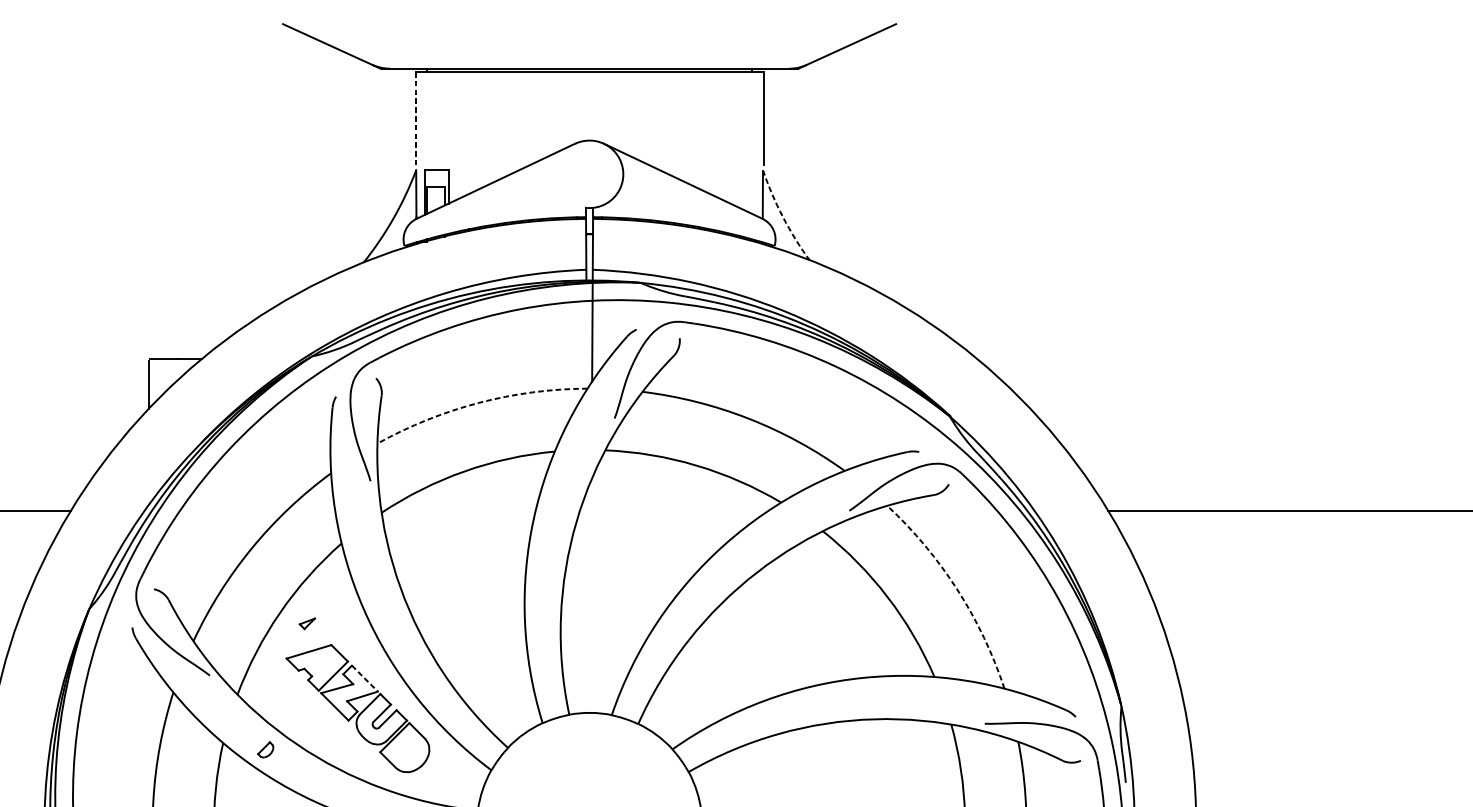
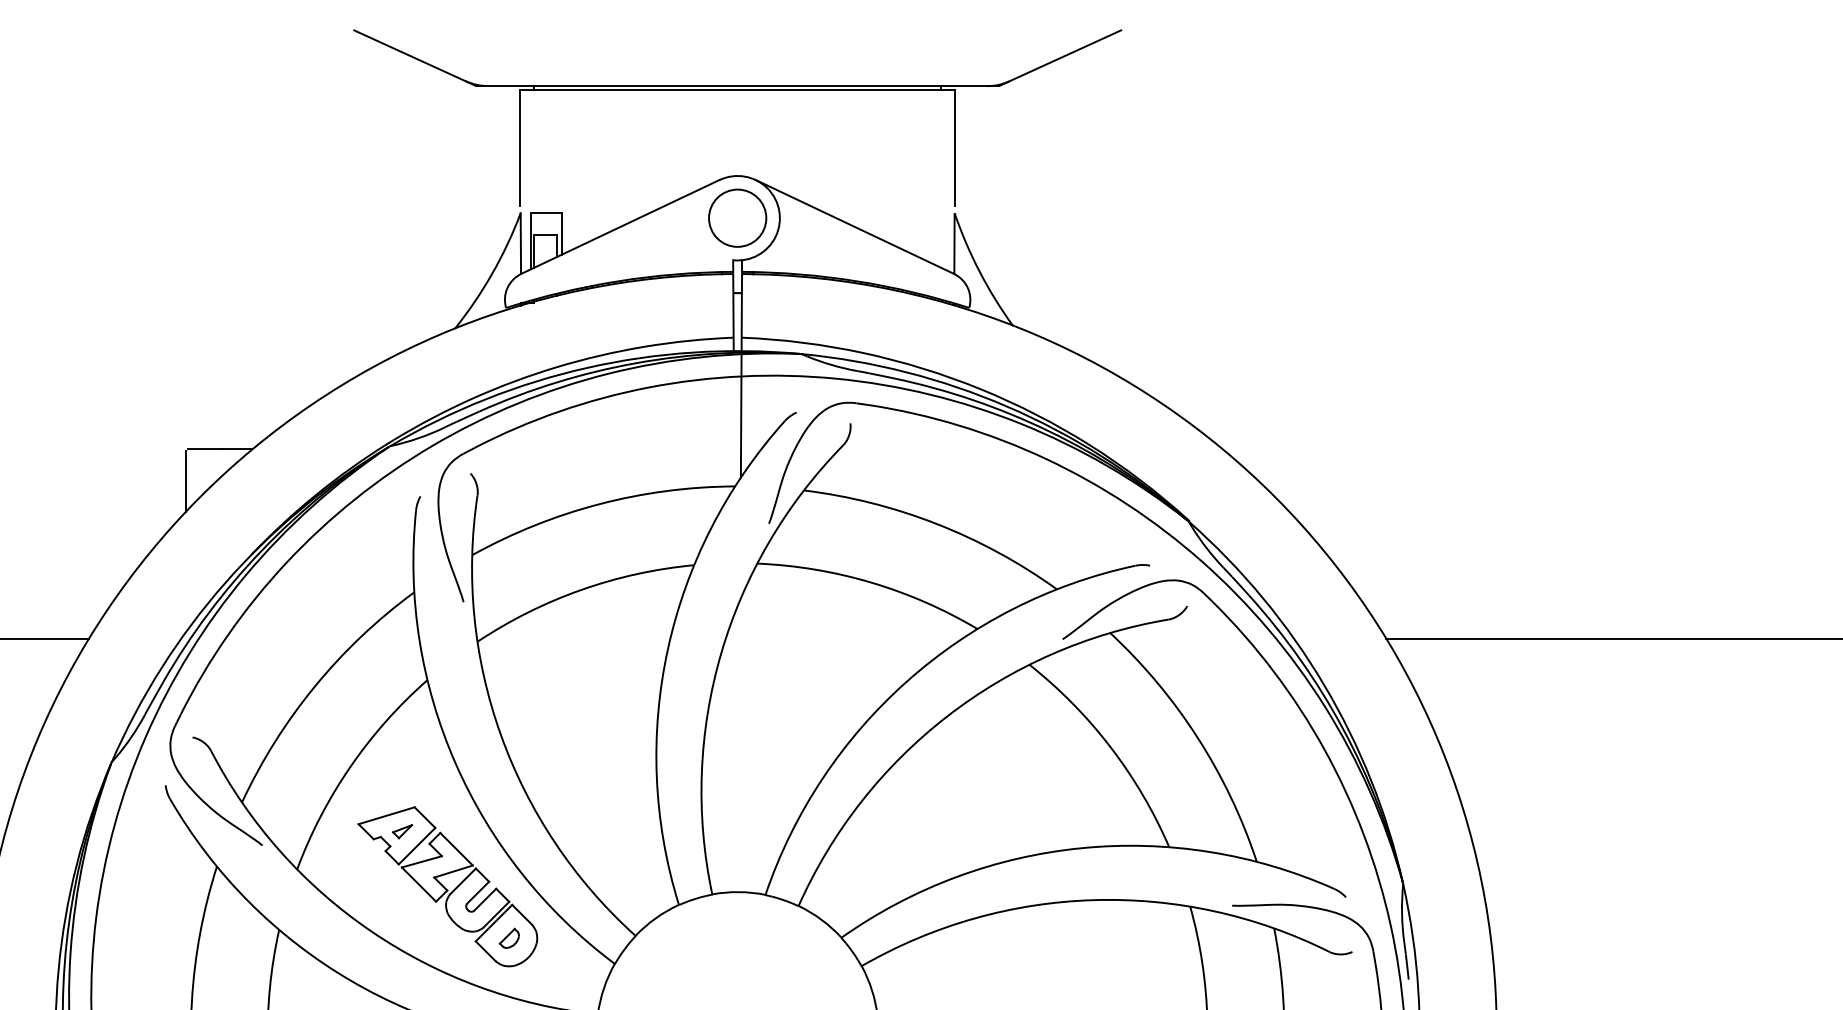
line: (415, 118) -> (519, 148), dashed -> solid
circle: (589, 173) -> (737, 217), added
arc: (782, 216) -> (979, 271), dashed -> solid
arc: (479, 403) -> (599, 504), dashed -> solid
arc: (957, 590) -> (1197, 738), dashed -> solid
part: (307, 623) -> (402, 831), moved
line: (364, 678) -> (456, 849), dashed -> solid
part: (264, 749) -> (508, 937), moved

